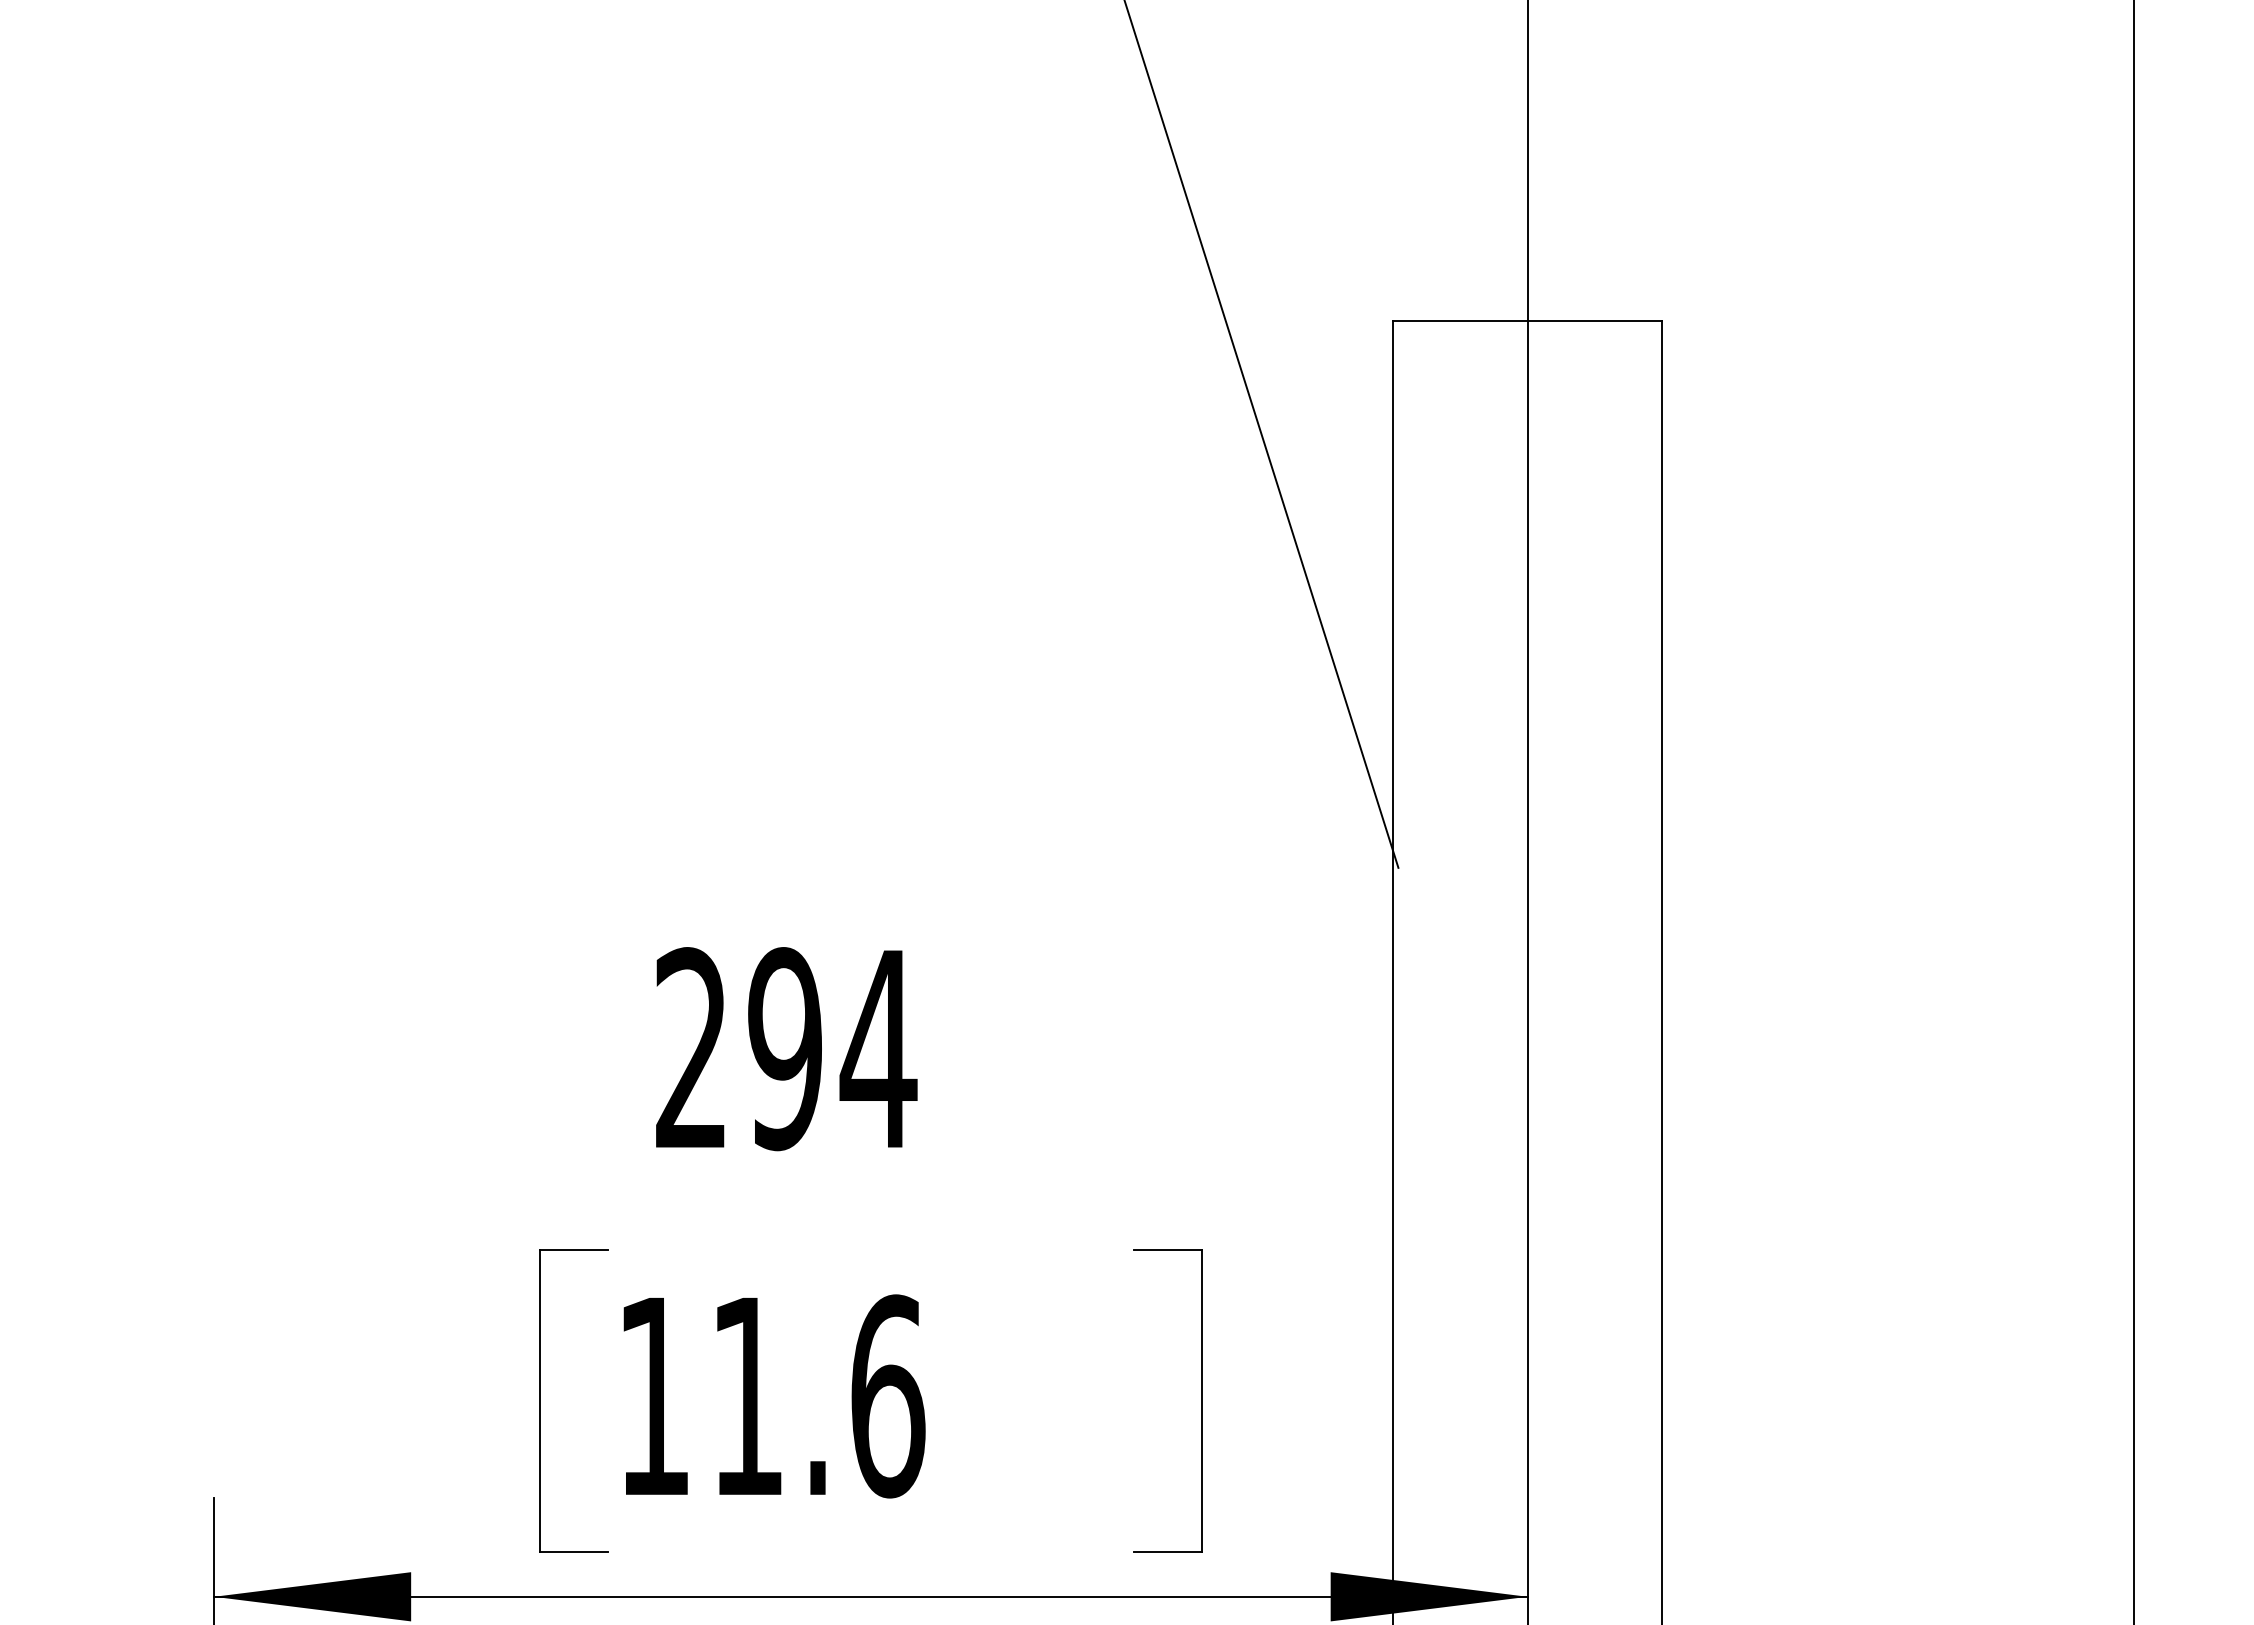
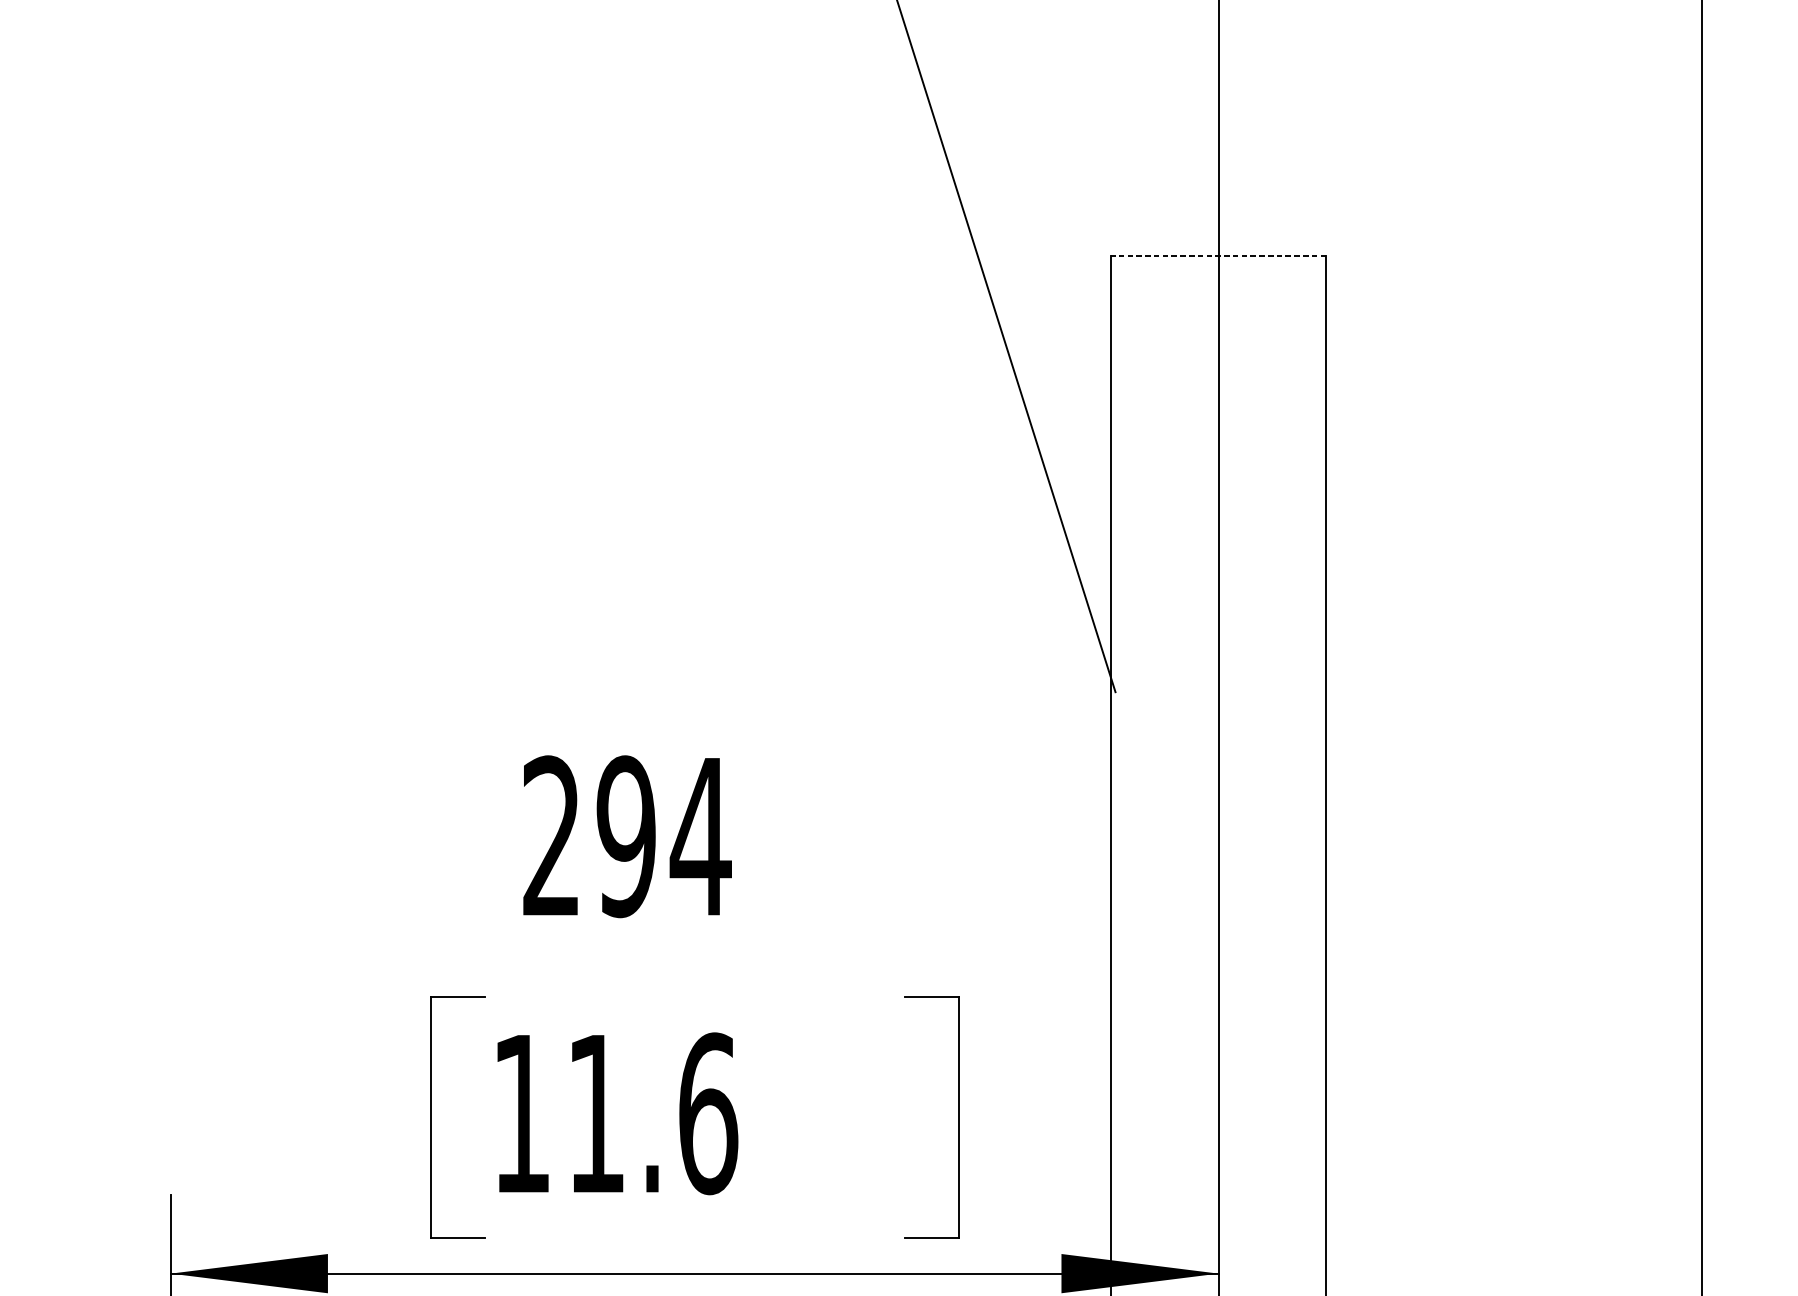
line: (1527, 320) -> (1218, 255), solid -> dashed

